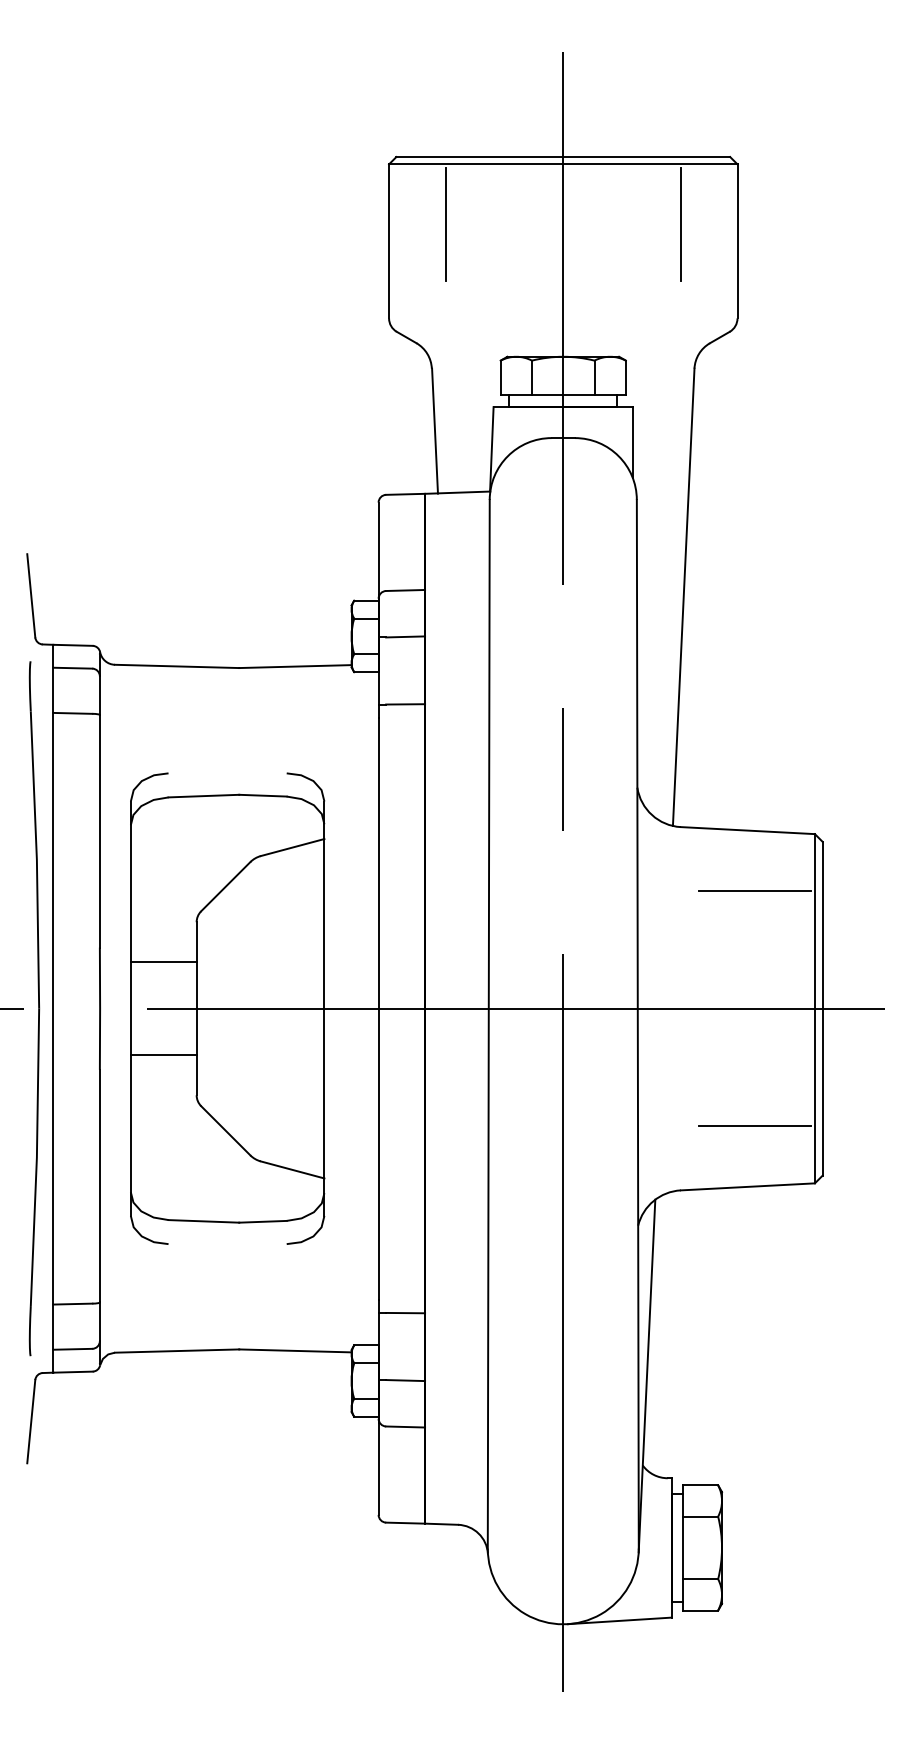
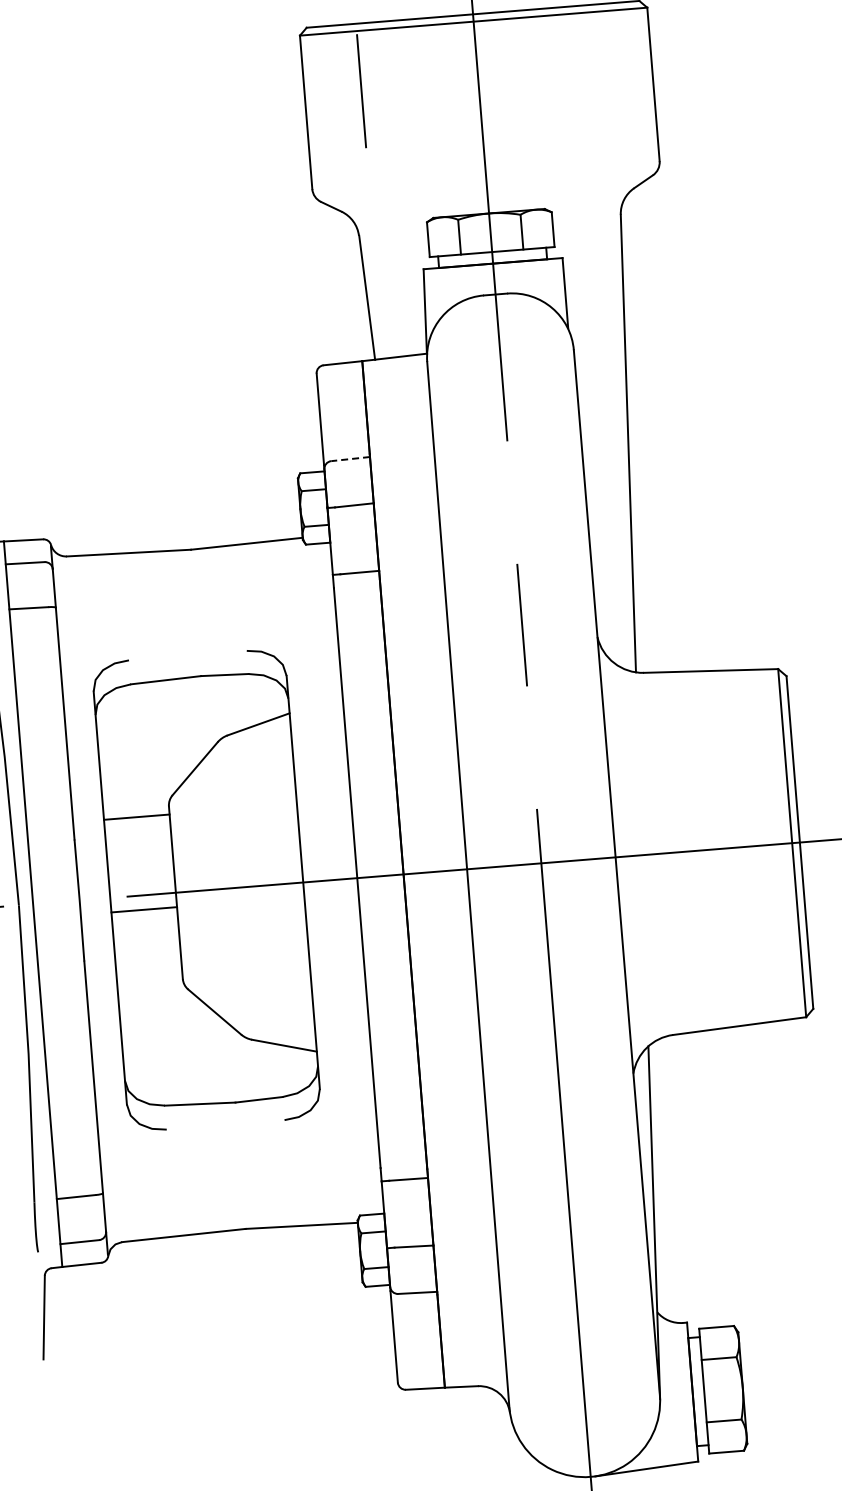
line: (680, 224) -> (595, 72), removed
line: (405, 590) -> (350, 459), solid -> dashed
line: (754, 891) -> (722, 731), removed
line: (163, 962) -> (136, 817), moved
line: (163, 1055) -> (144, 910), moved
line: (754, 1126) -> (741, 965), removed

